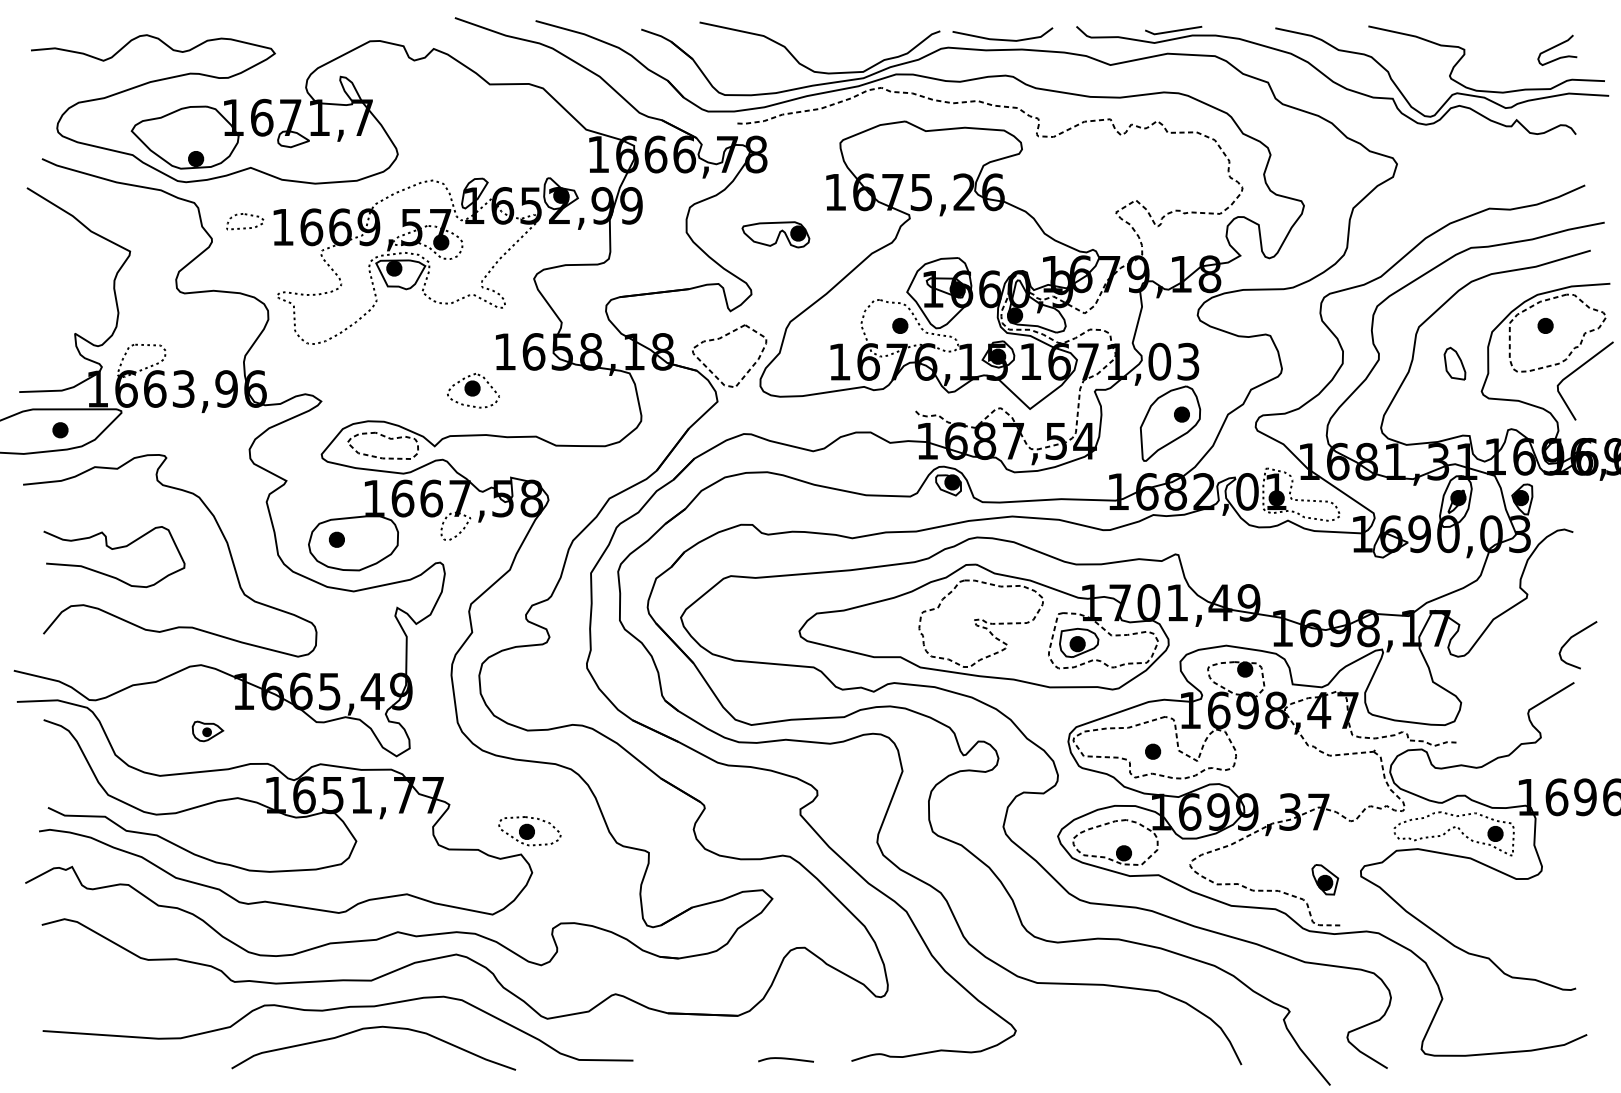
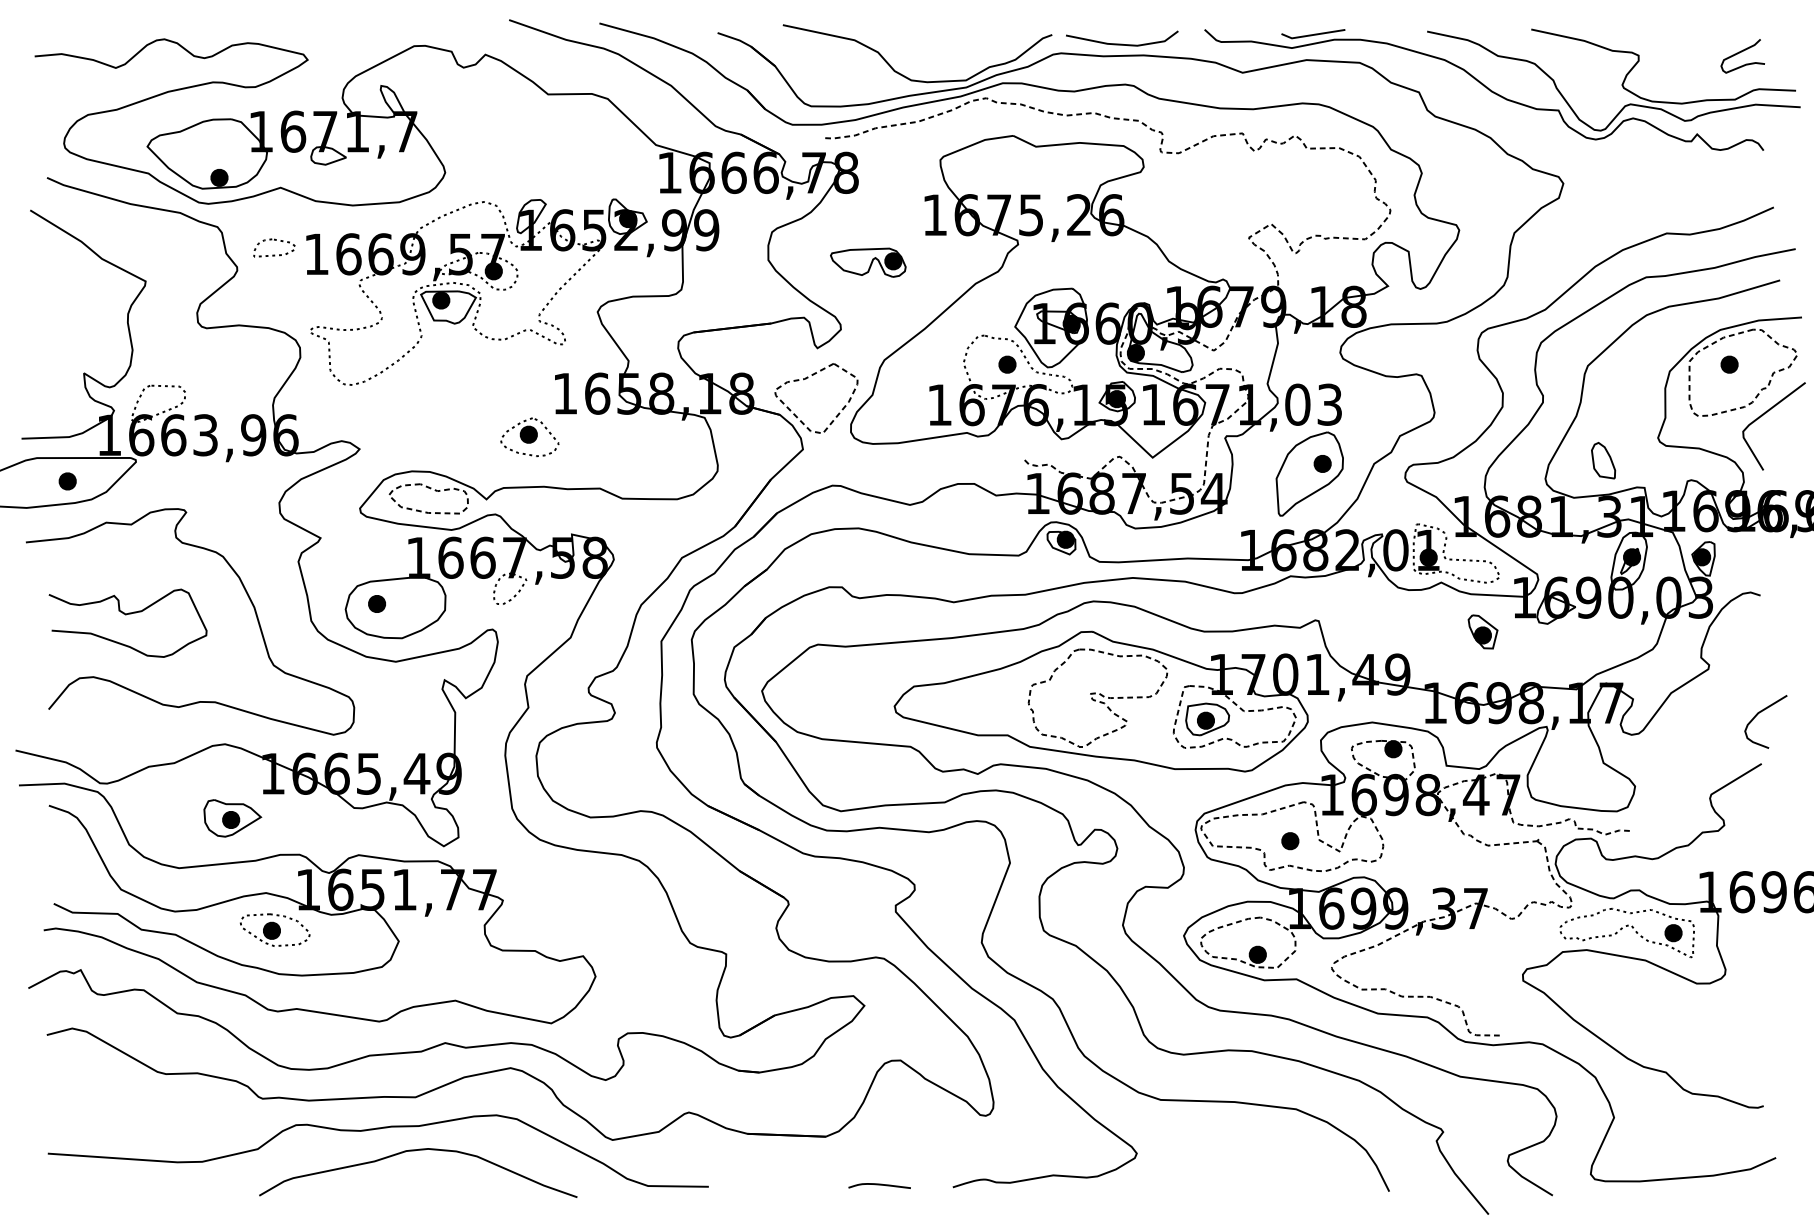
part: (1454, 363) -> (1603, 460), moved
part: (207, 731) -> (232, 818), size x1.67
part: (529, 831) -> (274, 930), moved
part: (1325, 879) -> (1483, 631), moved

